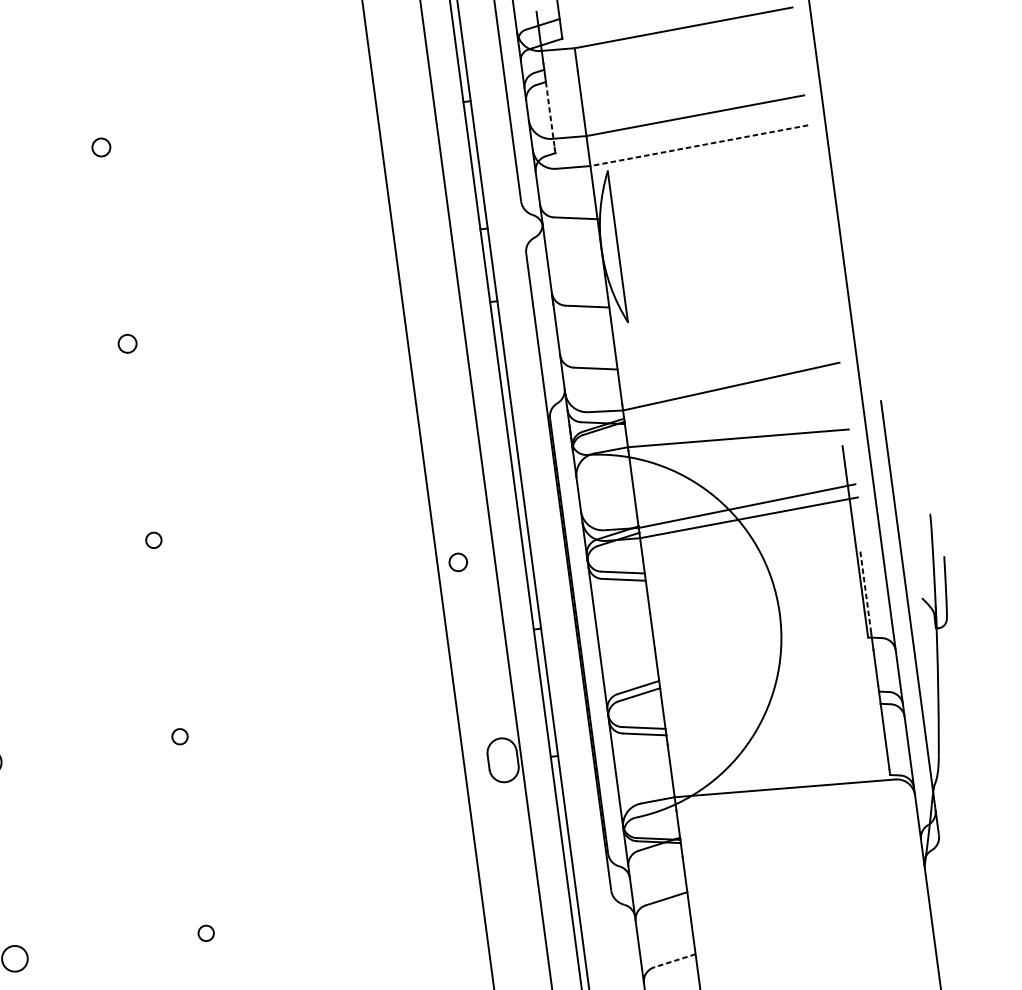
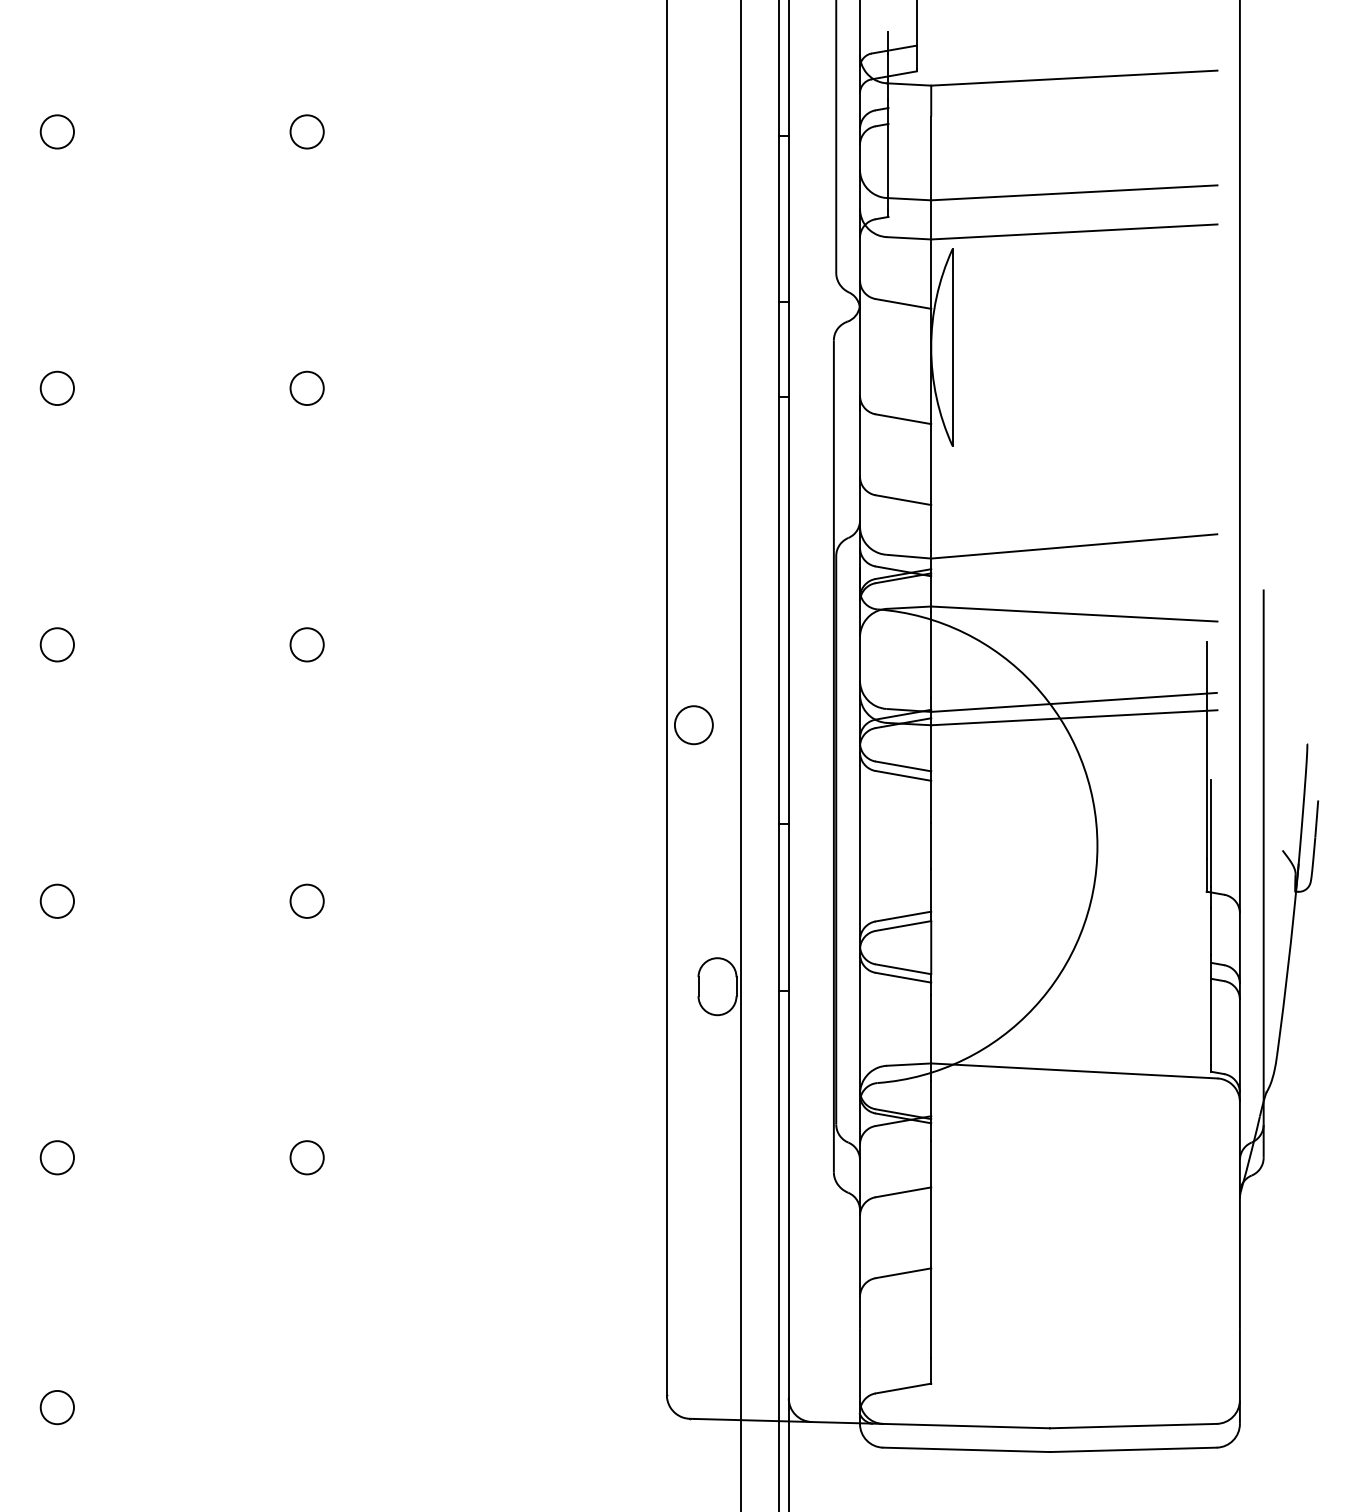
line: (550, 115) -> (888, 167), dashed -> solid
line: (698, 145) -> (1073, 231), dashed -> solid
circle: (100, 147) -> (306, 131), size x1.43
circle: (127, 343) -> (306, 387), size x1.43
circle: (153, 540) -> (306, 644), size x1.67
circle: (458, 562) -> (693, 725), size x1.67
line: (865, 593) -> (1211, 834), dashed -> solid
circle: (179, 736) -> (306, 900), size x1.67
circle: (205, 933) -> (306, 1157), size x1.67
line: (674, 961) -> (902, 1273), dashed -> solid

